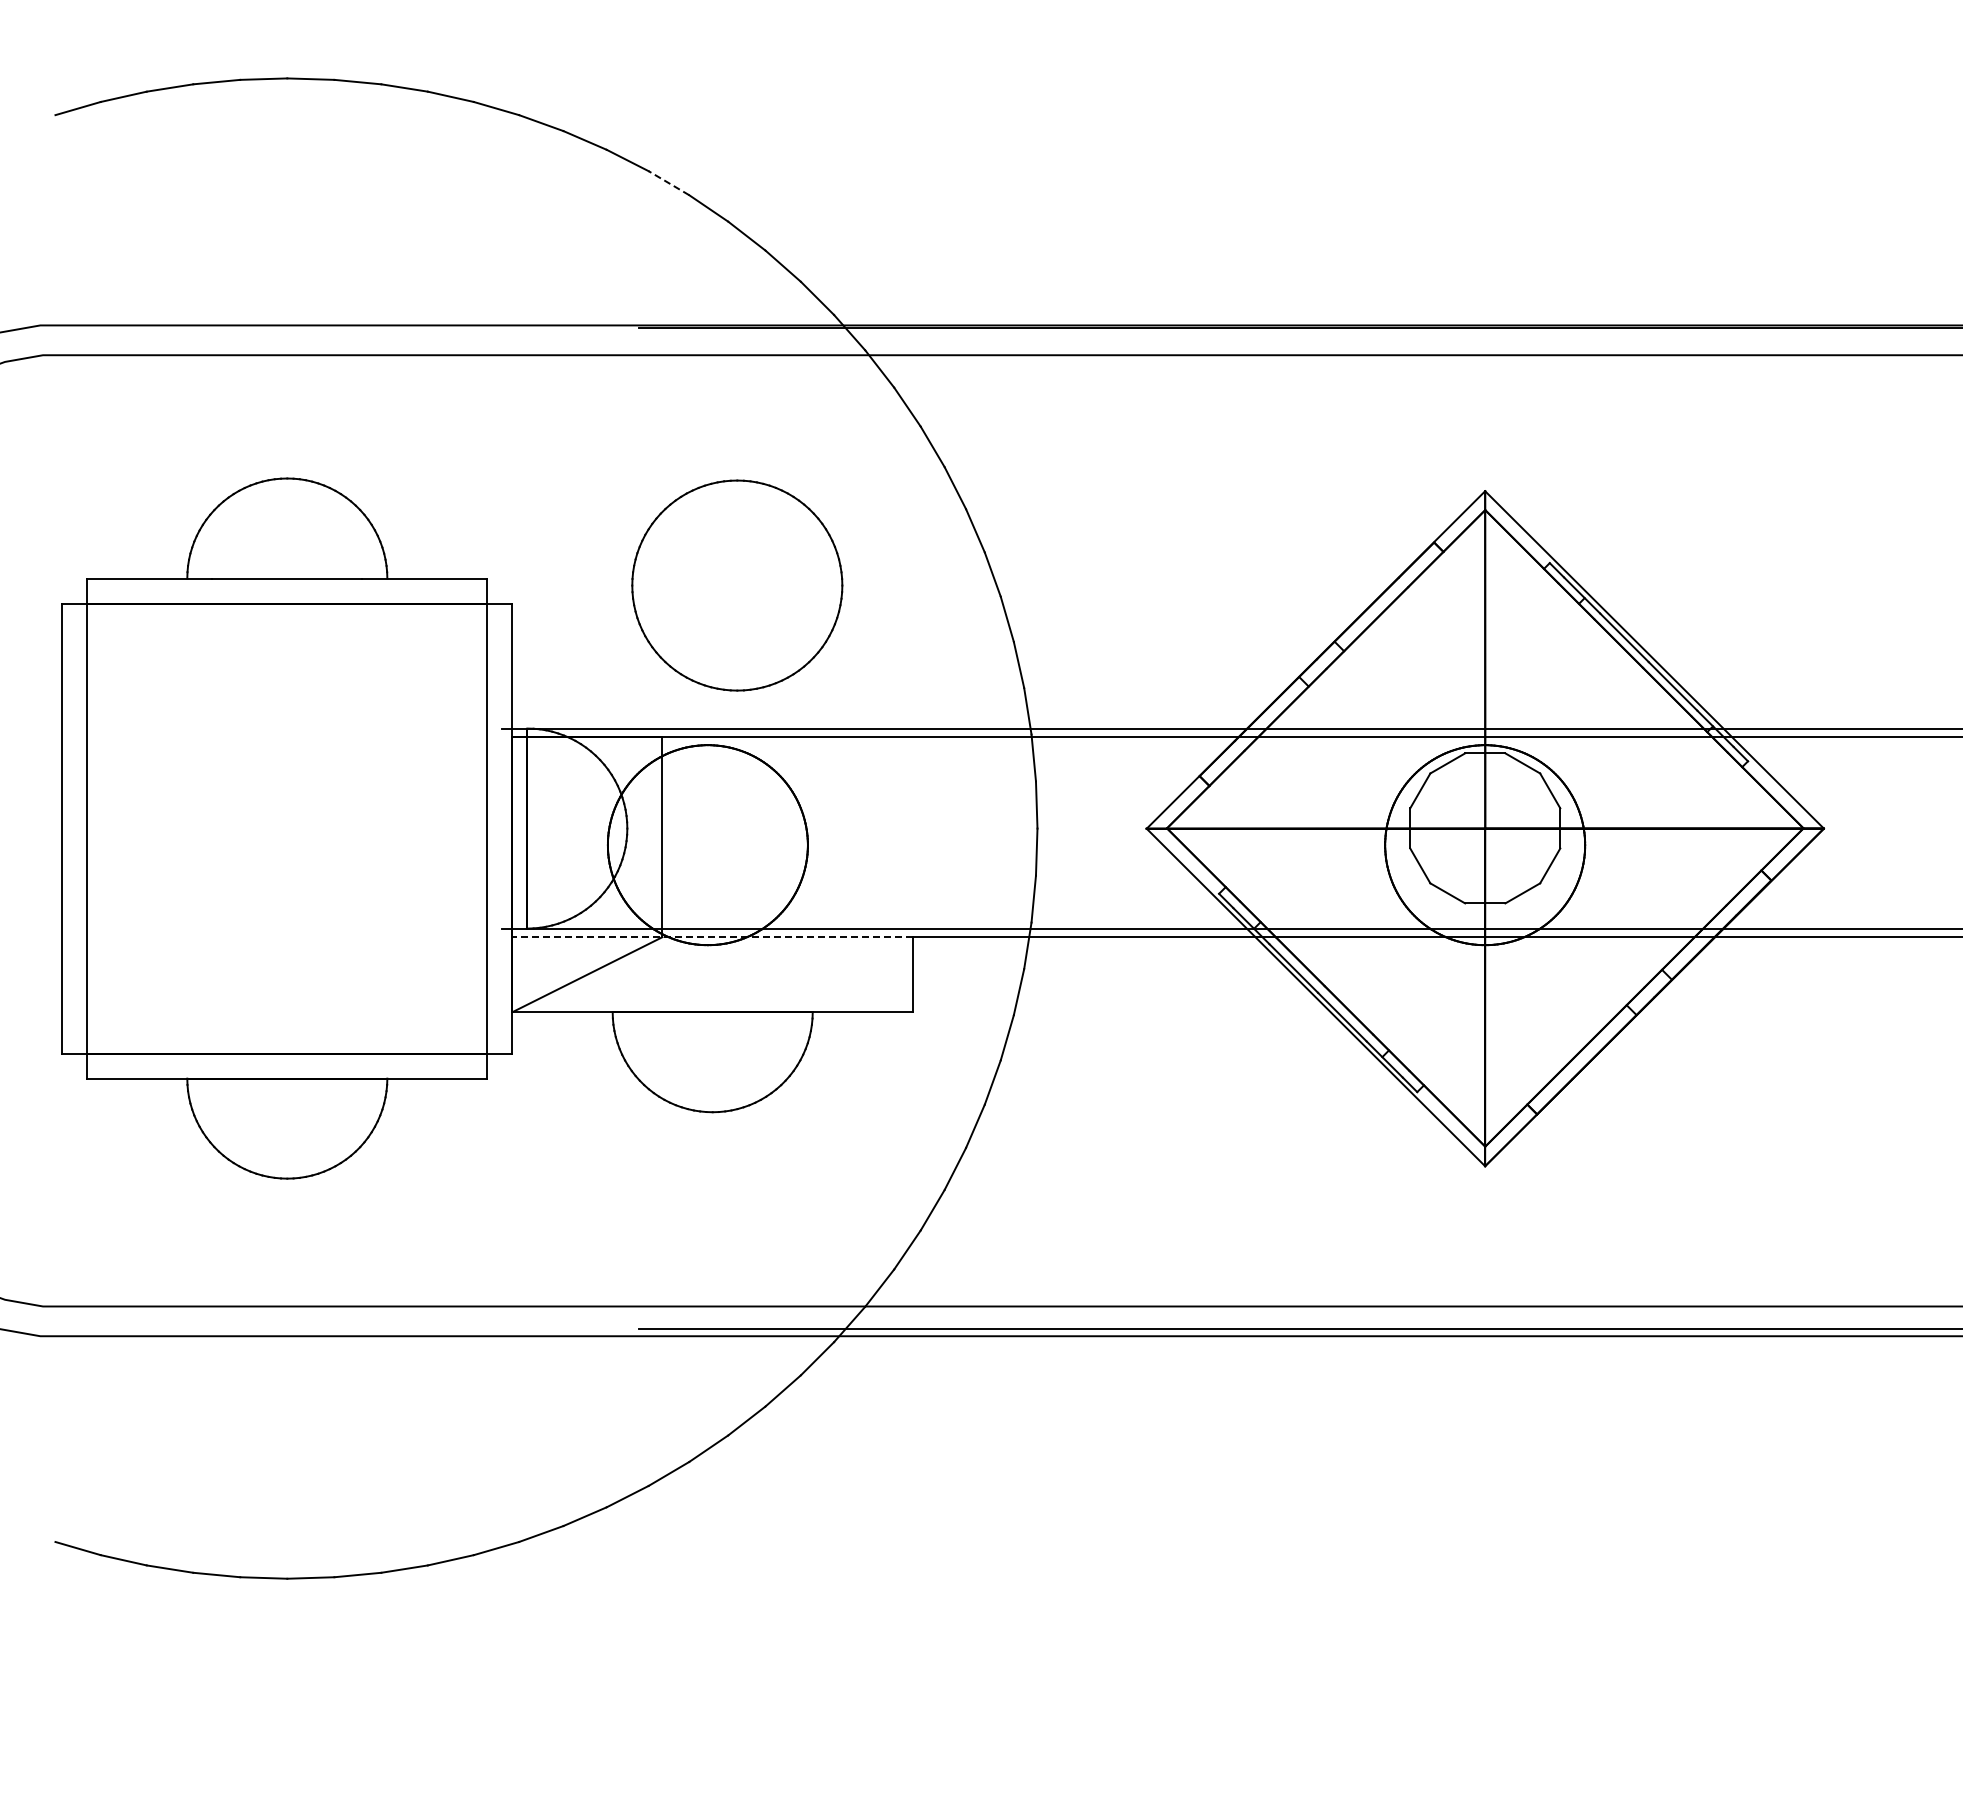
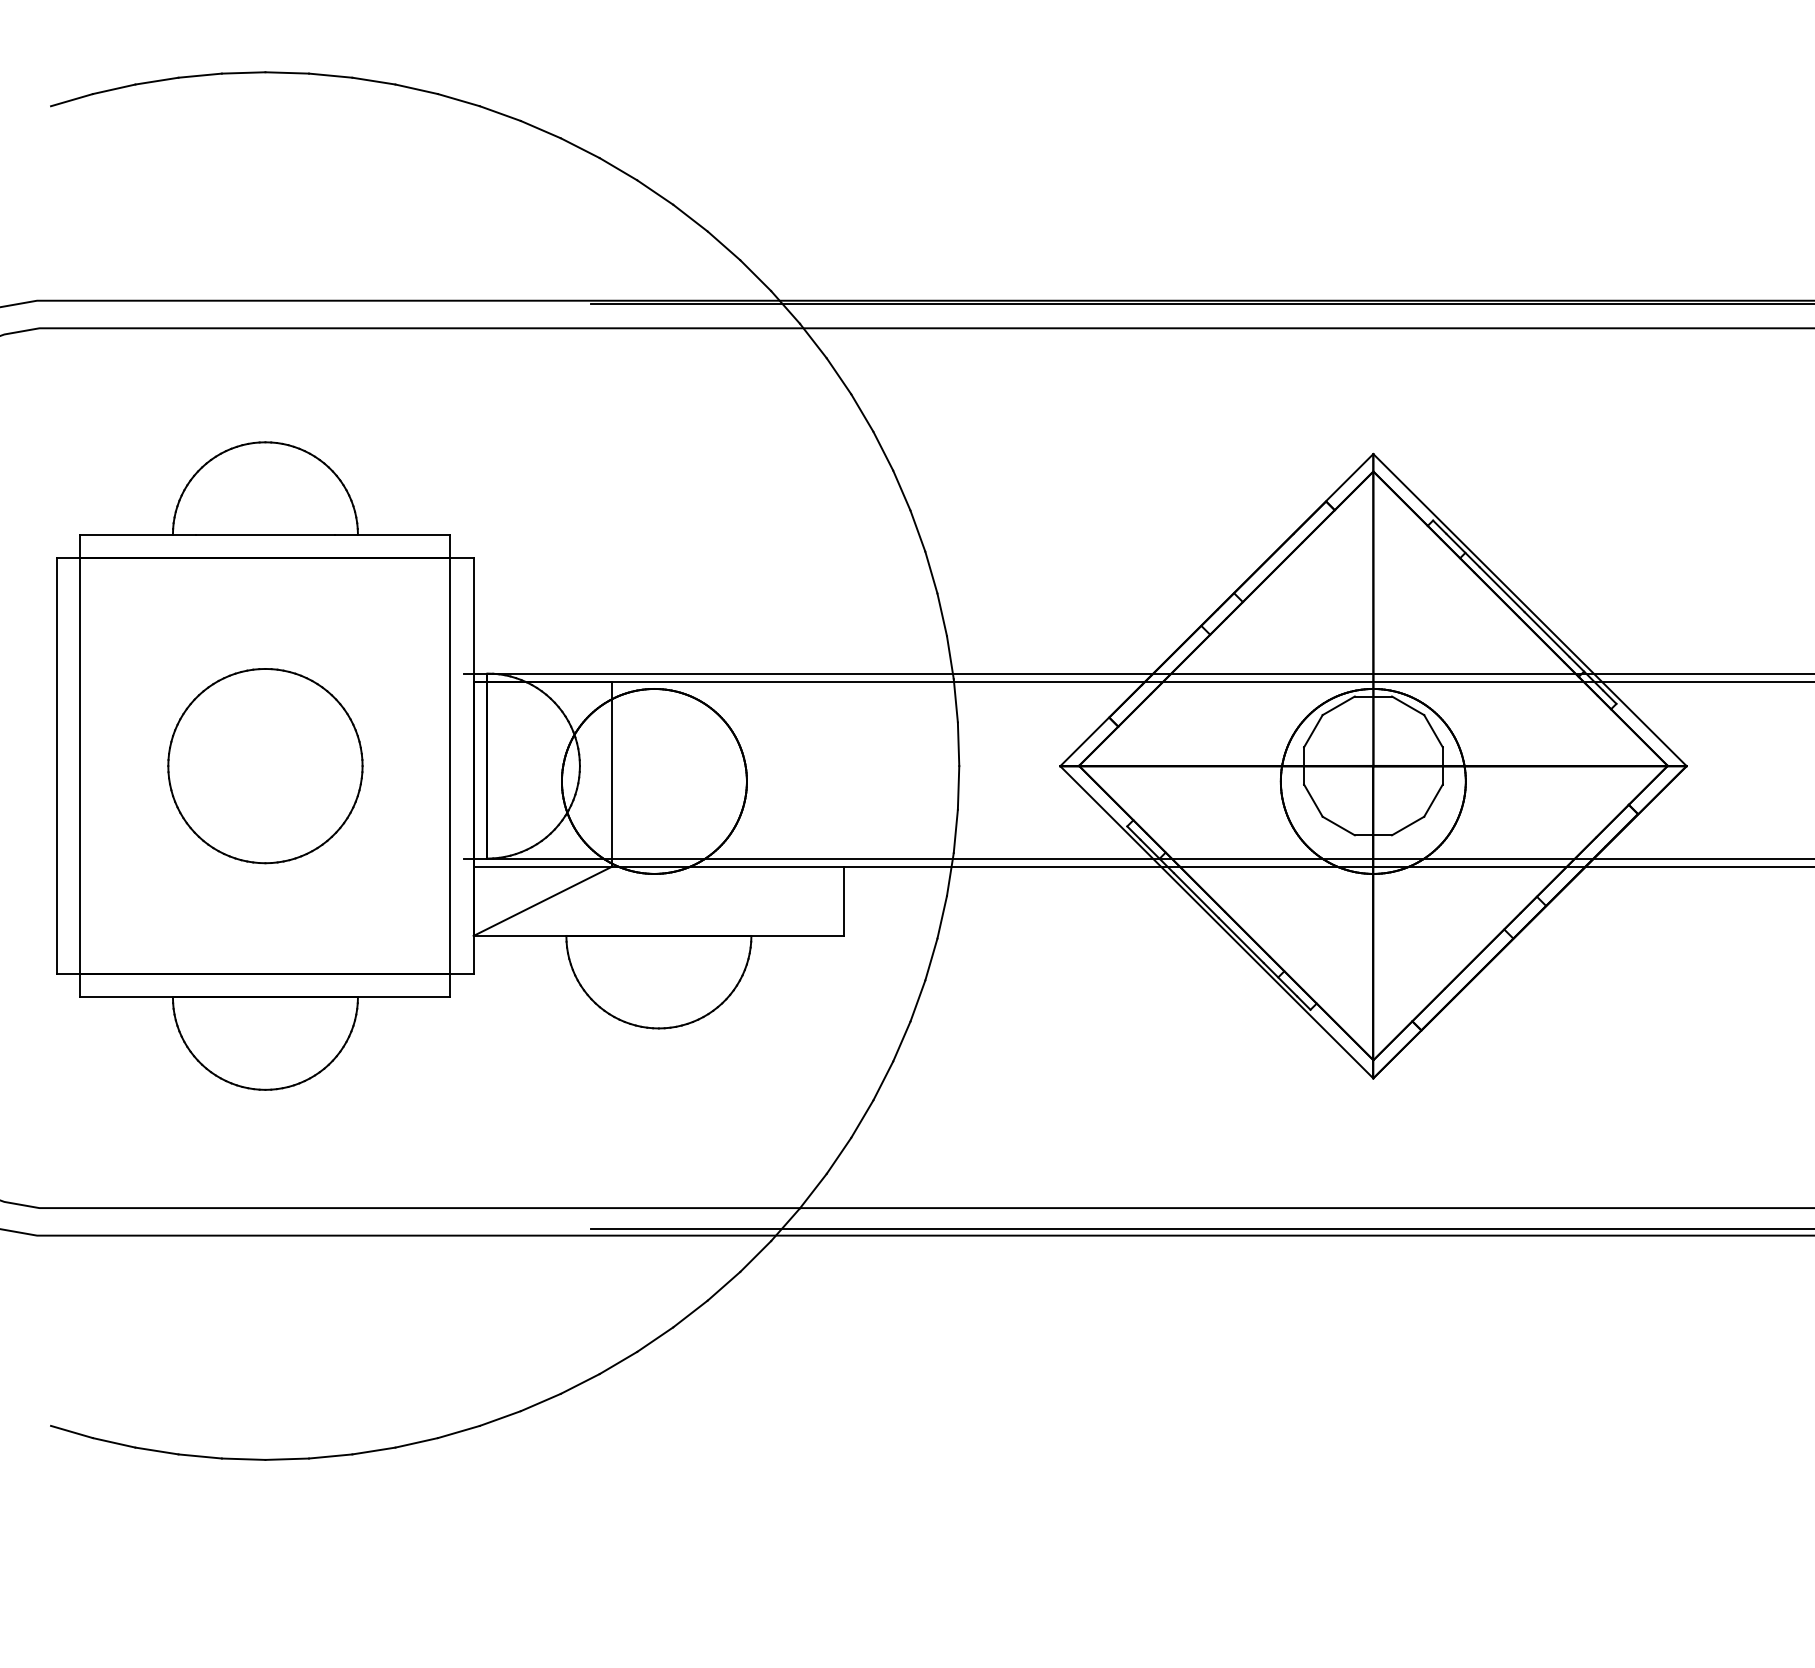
line: (668, 183) -> (618, 169), dashed -> solid
part: (737, 585) -> (265, 766), moved
line: (712, 937) -> (658, 866), dashed -> solid

